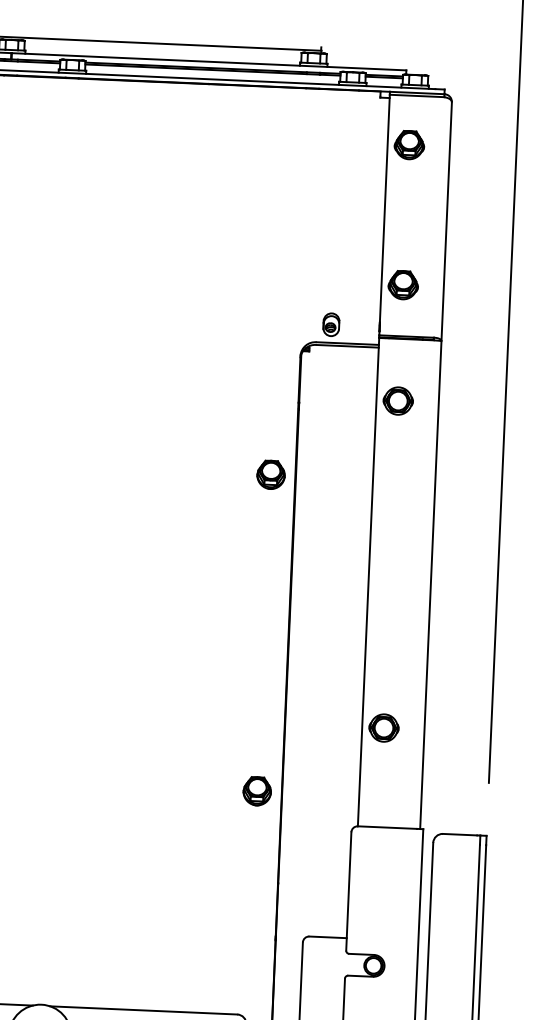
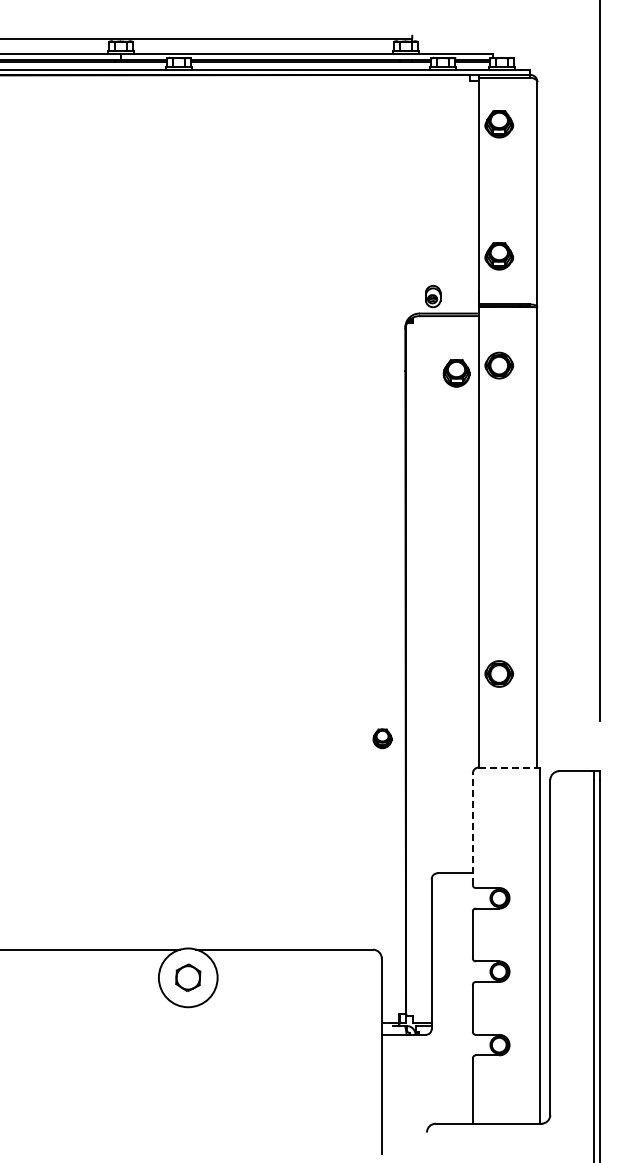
part: (271, 475) -> (456, 373), moved
part: (257, 791) -> (382, 738), size x0.7
line: (387, 827) -> (506, 767), solid -> dashed
line: (348, 891) -> (472, 829), solid -> dashed

